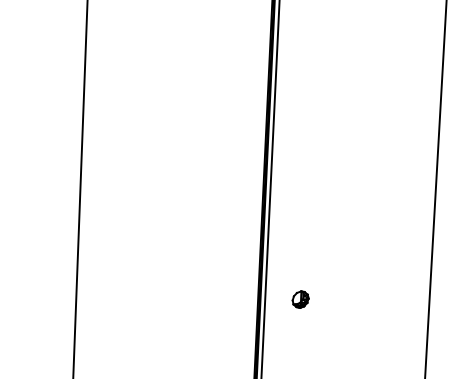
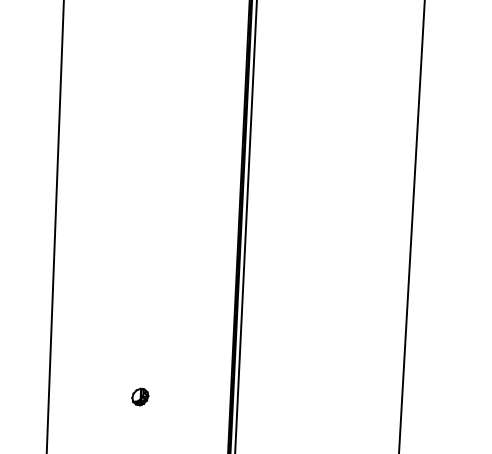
part: (300, 299) -> (140, 396), moved

